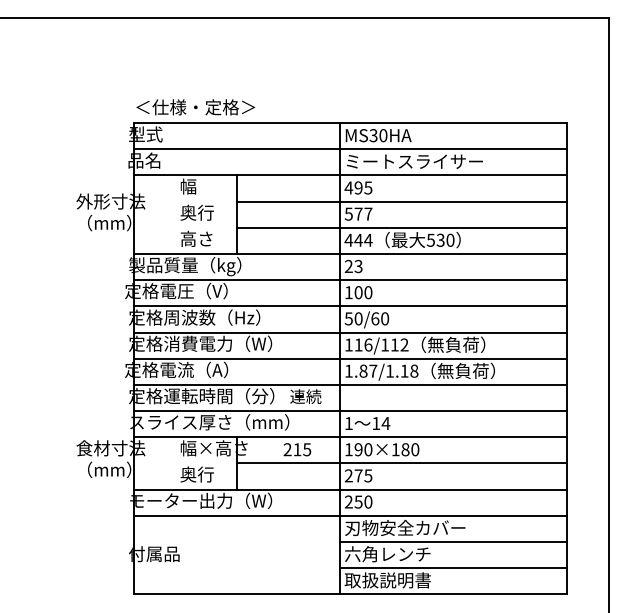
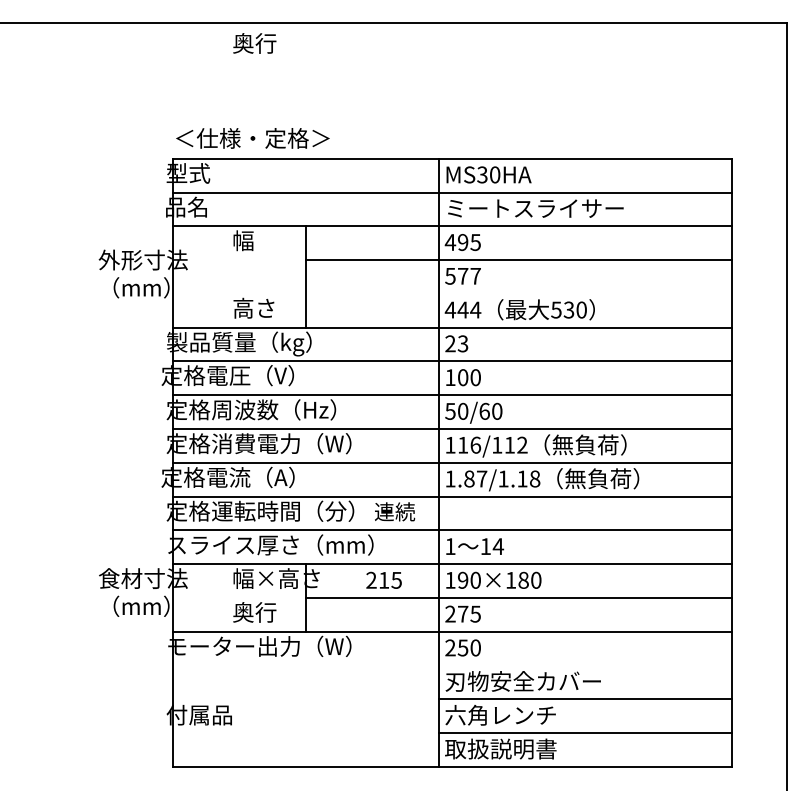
text: (196, 212) -> (253, 43), moved
line: (401, 227) -> (518, 293), removed
line: (349, 515) -> (451, 665), removed

